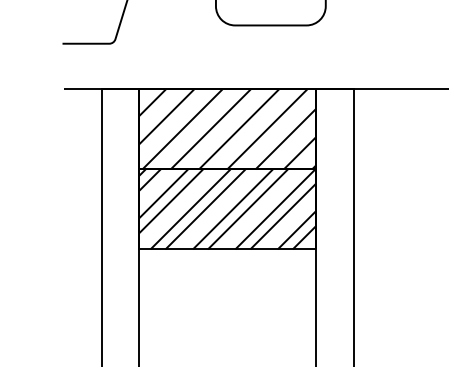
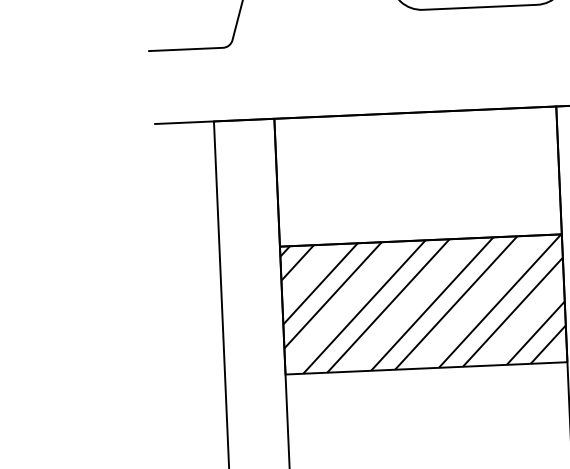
hatch: (227, 129) -> (417, 176), removed

